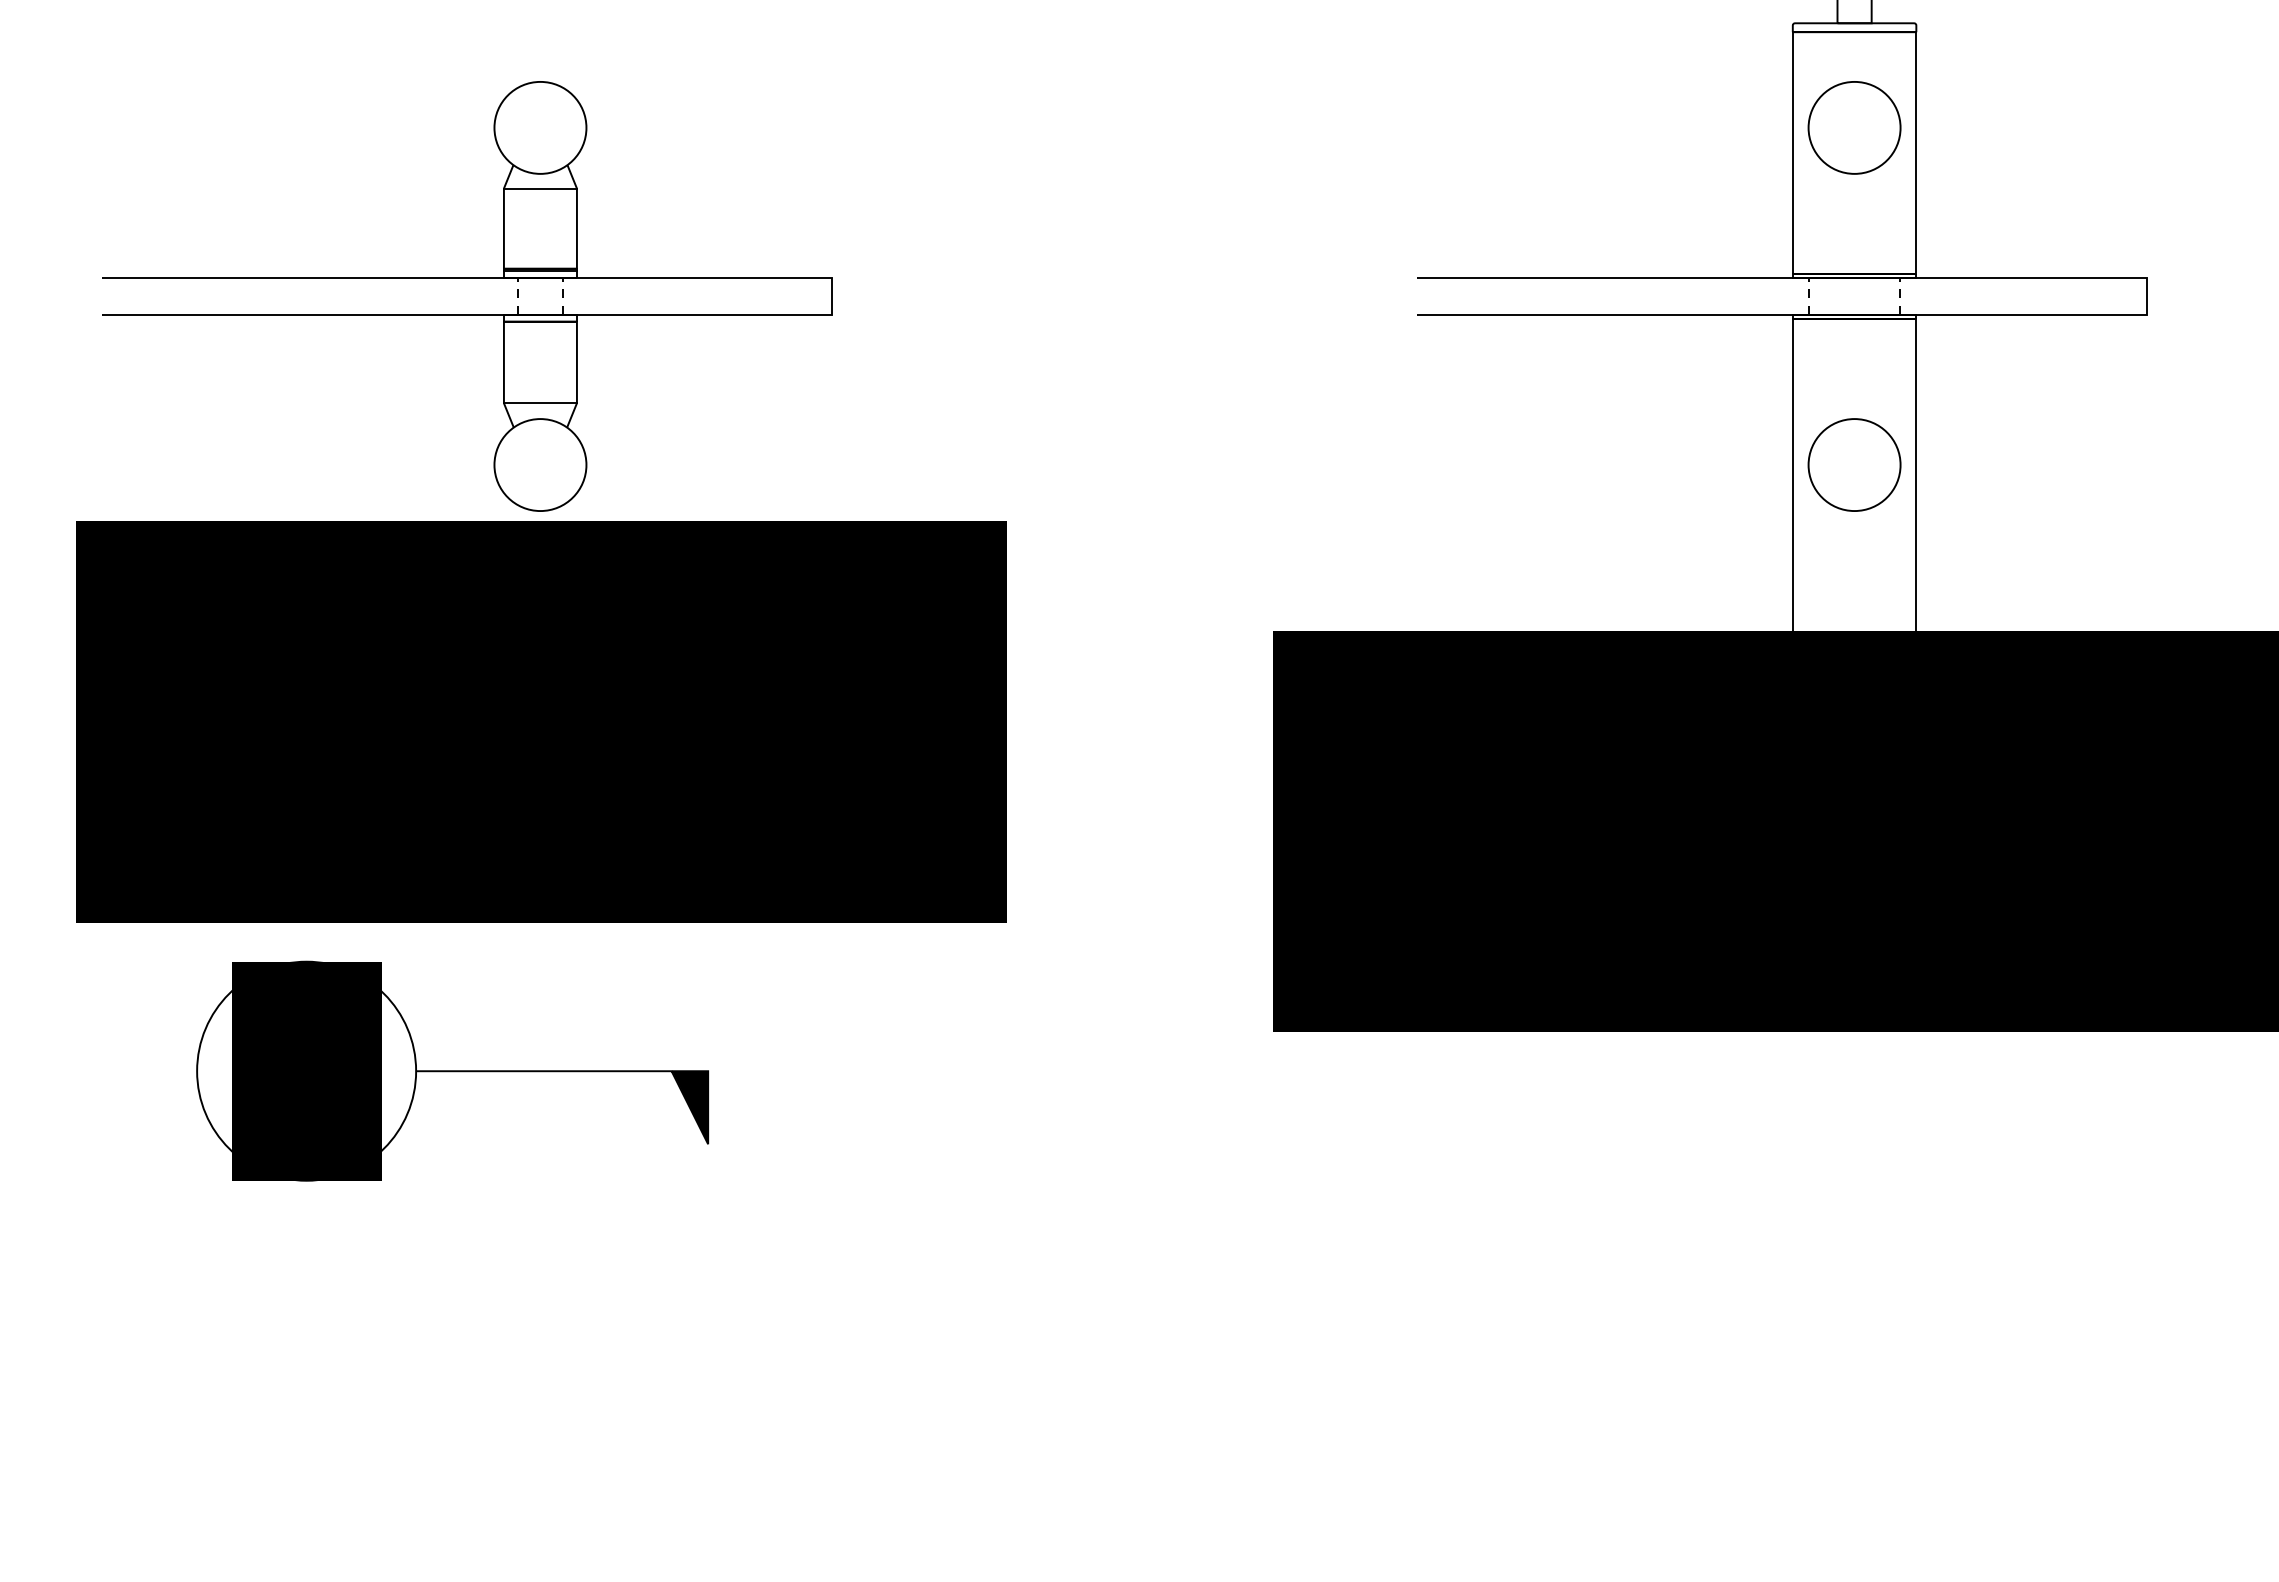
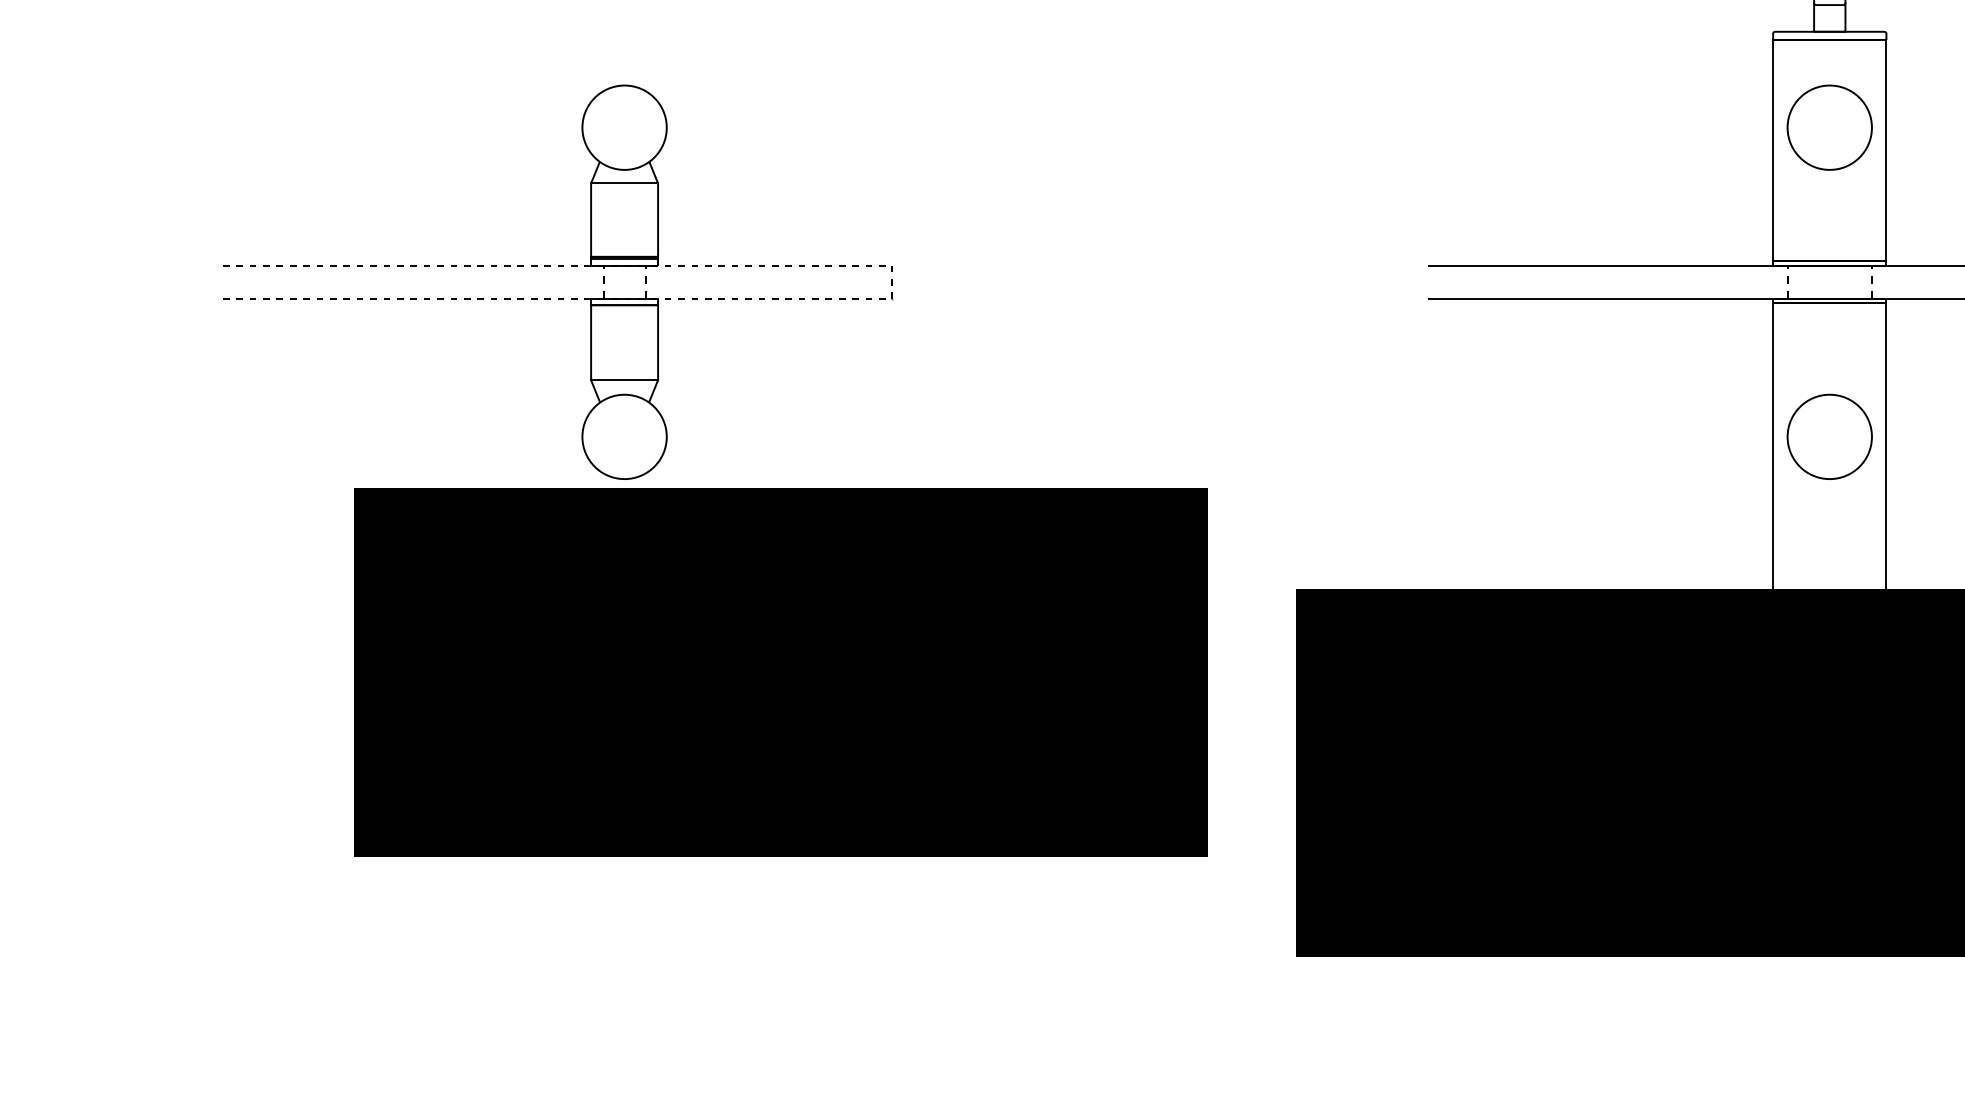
line: (832, 295) -> (892, 281), solid -> dashed
part: (541, 721) -> (780, 672), moved
part: (452, 1070) -> (543, 992), removed

